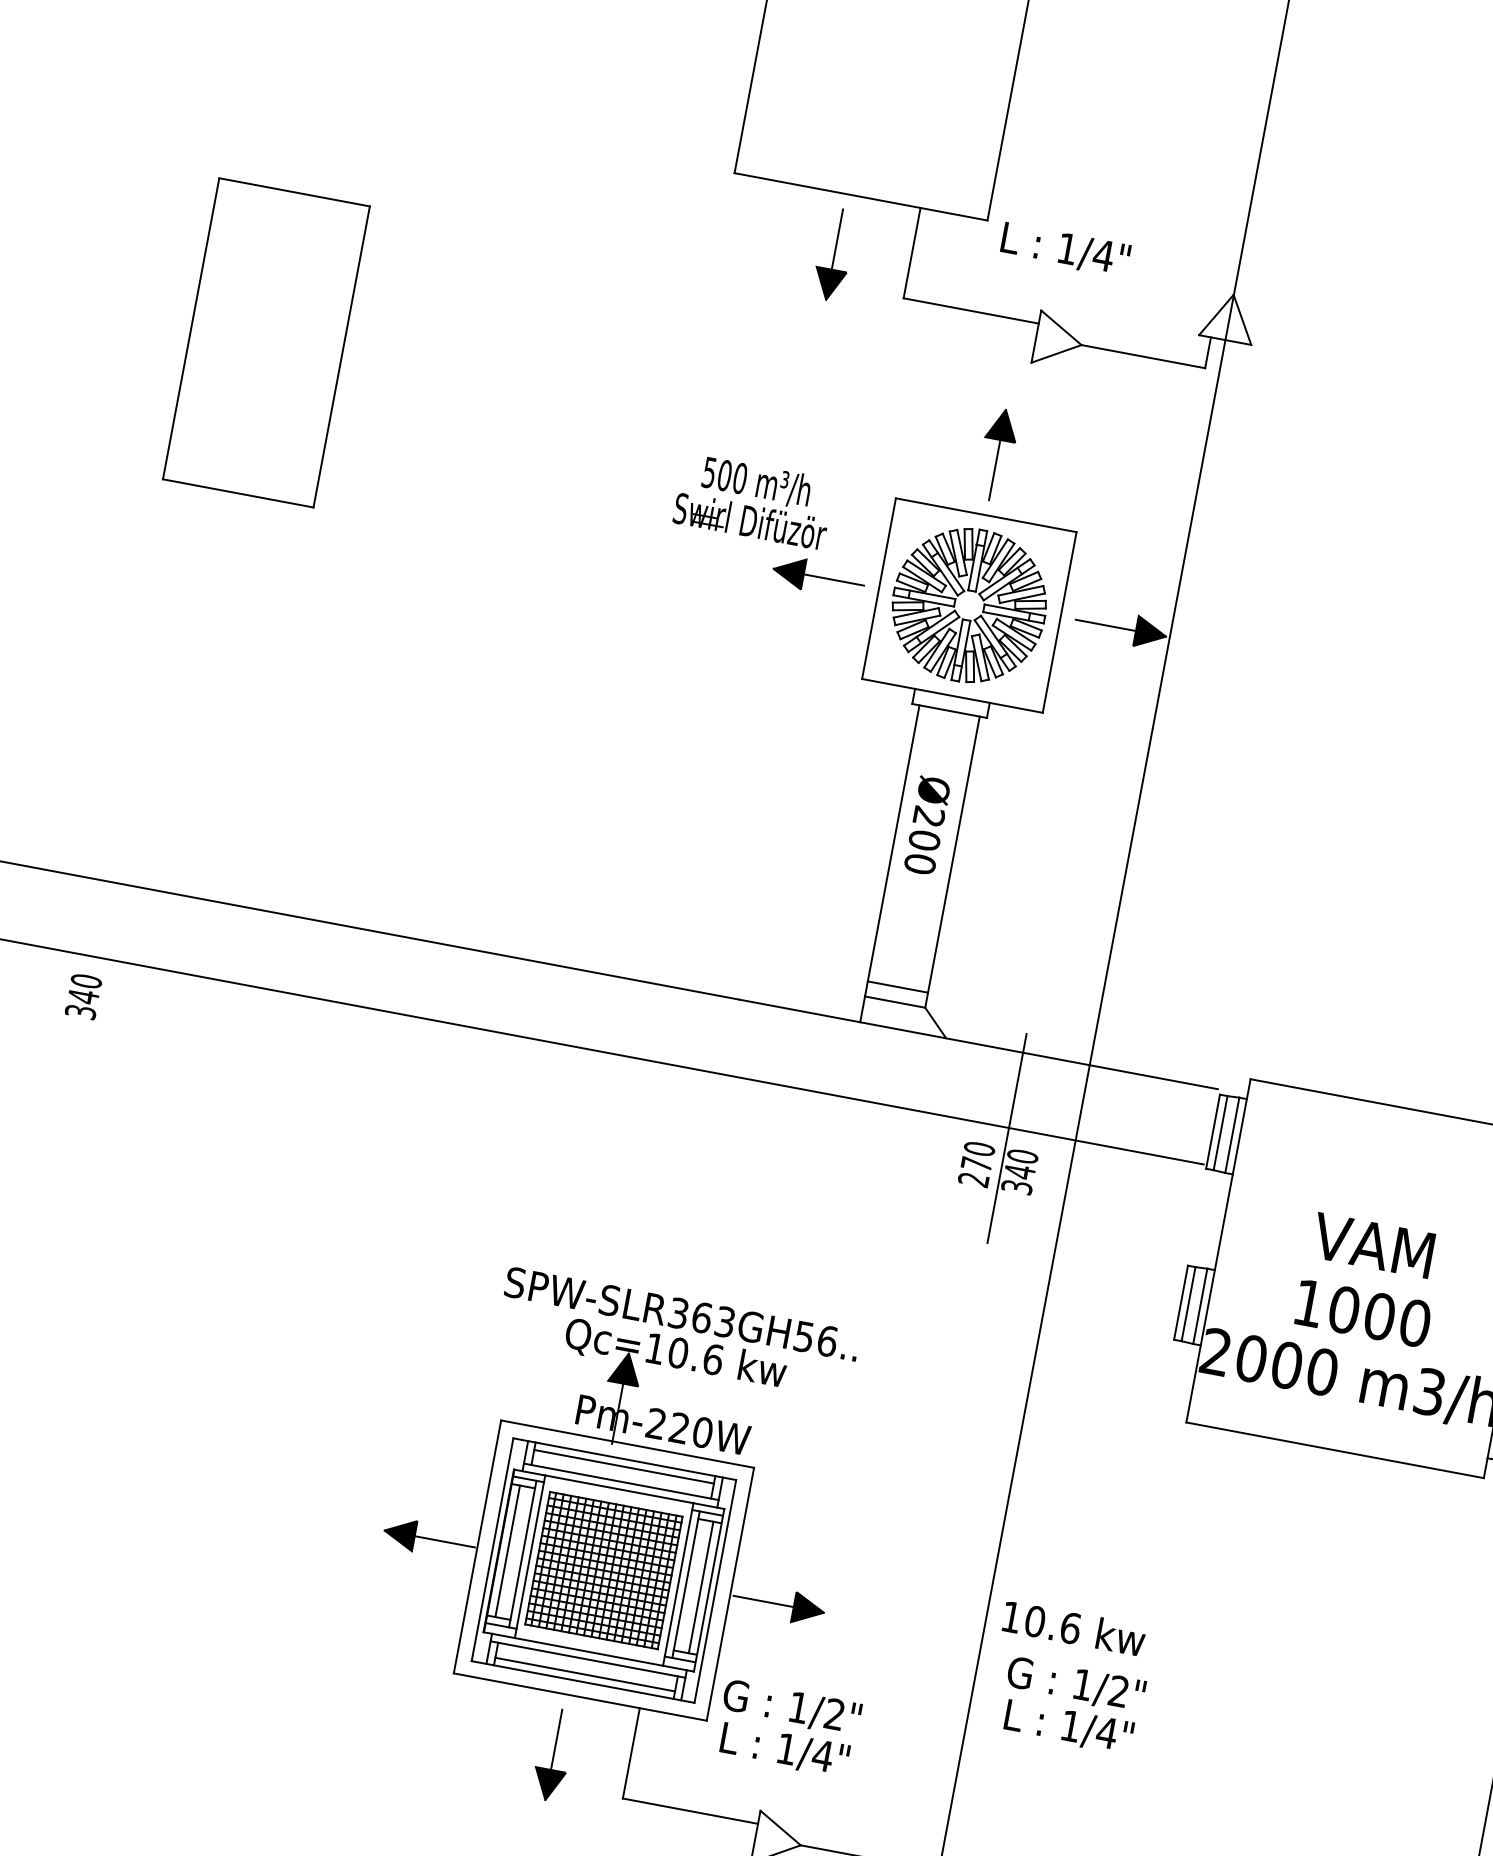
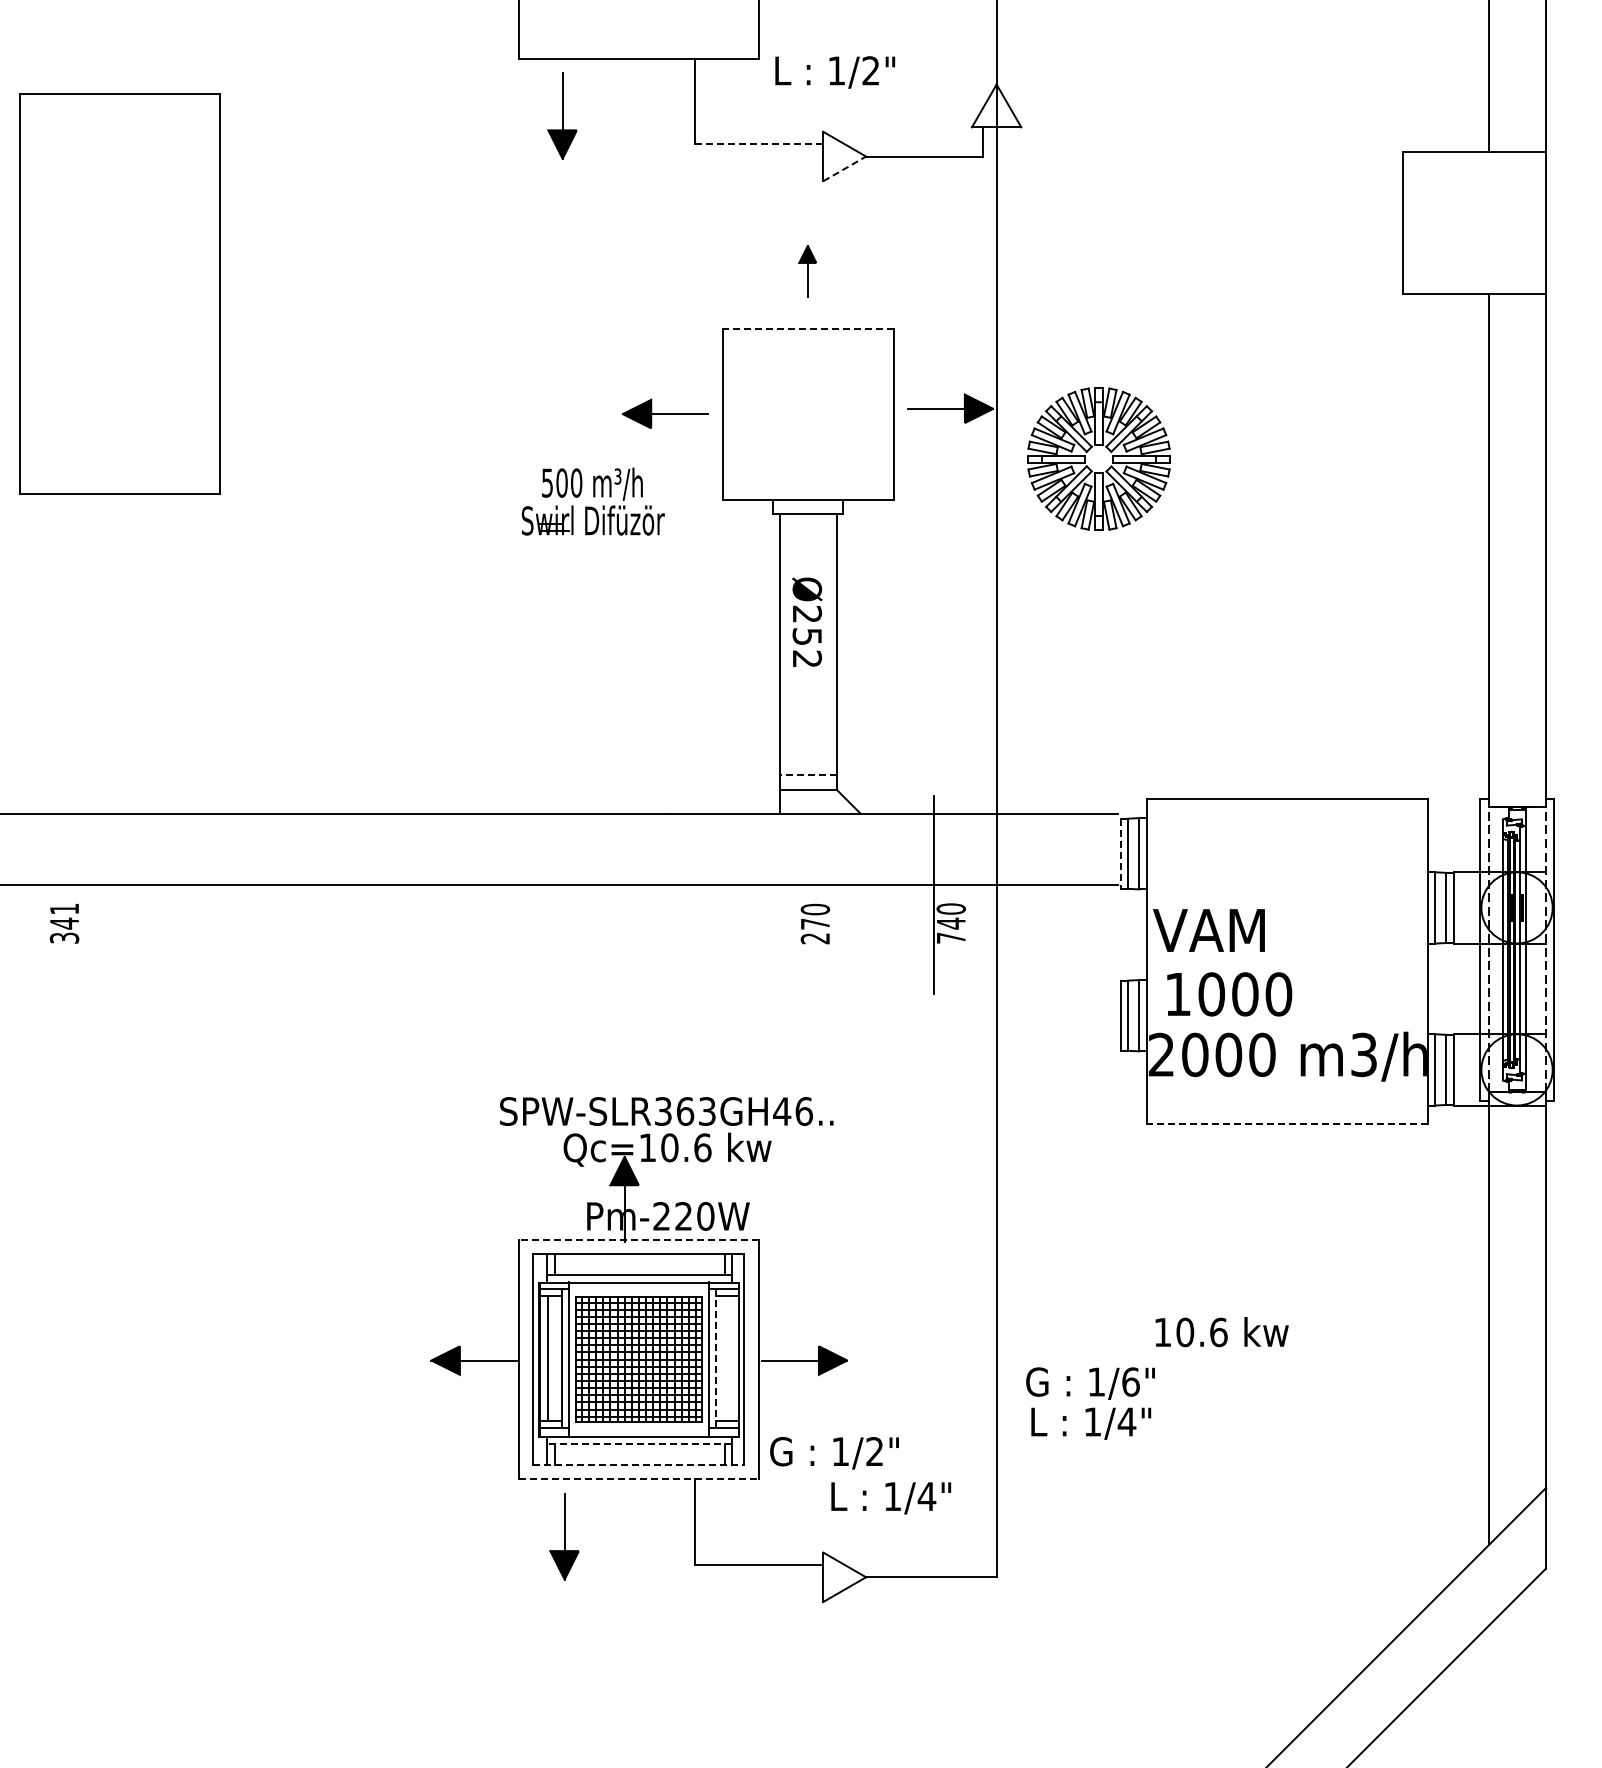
part: (834, 253) -> (562, 115), moved
text: (1103, 255) -> (870, 70), 1/4" -> 1/2"
line: (970, 311) -> (758, 144), solid -> dashed
part: (265, 343) -> (119, 294), size x1.4
line: (1056, 353) -> (844, 168), solid -> dashed
part: (996, 454) -> (807, 271), size x0.6
part: (753, 501) -> (592, 501), moved
line: (986, 515) -> (808, 328), solid -> dashed
part: (968, 604) -> (1098, 458), moved
text: (922, 851) -> (807, 647), Ø200 -> Ø252
text: (86, 980) -> (64, 908), 340 -> 341
line: (898, 987) -> (808, 775), solid -> dashed
line: (1213, 1132) -> (1121, 854), solid -> dashed
text: (976, 1163) -> (815, 923), moved
text: (1016, 1186) -> (950, 937), 340 -> 740
text: (1372, 1245) -> (1208, 930), moved
text: (1363, 1313) -> (1229, 994), moved
text: (804, 1336) -> (782, 1111), SPW-SLR363GH56.. -> SPW-SLR363GH46..
line: (627, 1443) -> (638, 1239), solid -> dashed
line: (1335, 1450) -> (1287, 1124), solid -> dashed
line: (623, 1467) -> (639, 1261), removed
line: (686, 1584) -> (716, 1358), solid -> dashed
line: (700, 1587) -> (730, 1358), removed
text: (1073, 1628) -> (1221, 1332), moved
line: (587, 1659) -> (639, 1443), solid -> dashed
line: (585, 1674) -> (639, 1457), removed
line: (583, 1682) -> (639, 1465), solid -> dashed
text: (1118, 1690) -> (1130, 1381), 1/2" -> 1/6"
line: (579, 1697) -> (638, 1479), solid -> dashed
text: (785, 1750) -> (891, 1498), moved
part: (553, 1754) -> (564, 1536), moved

